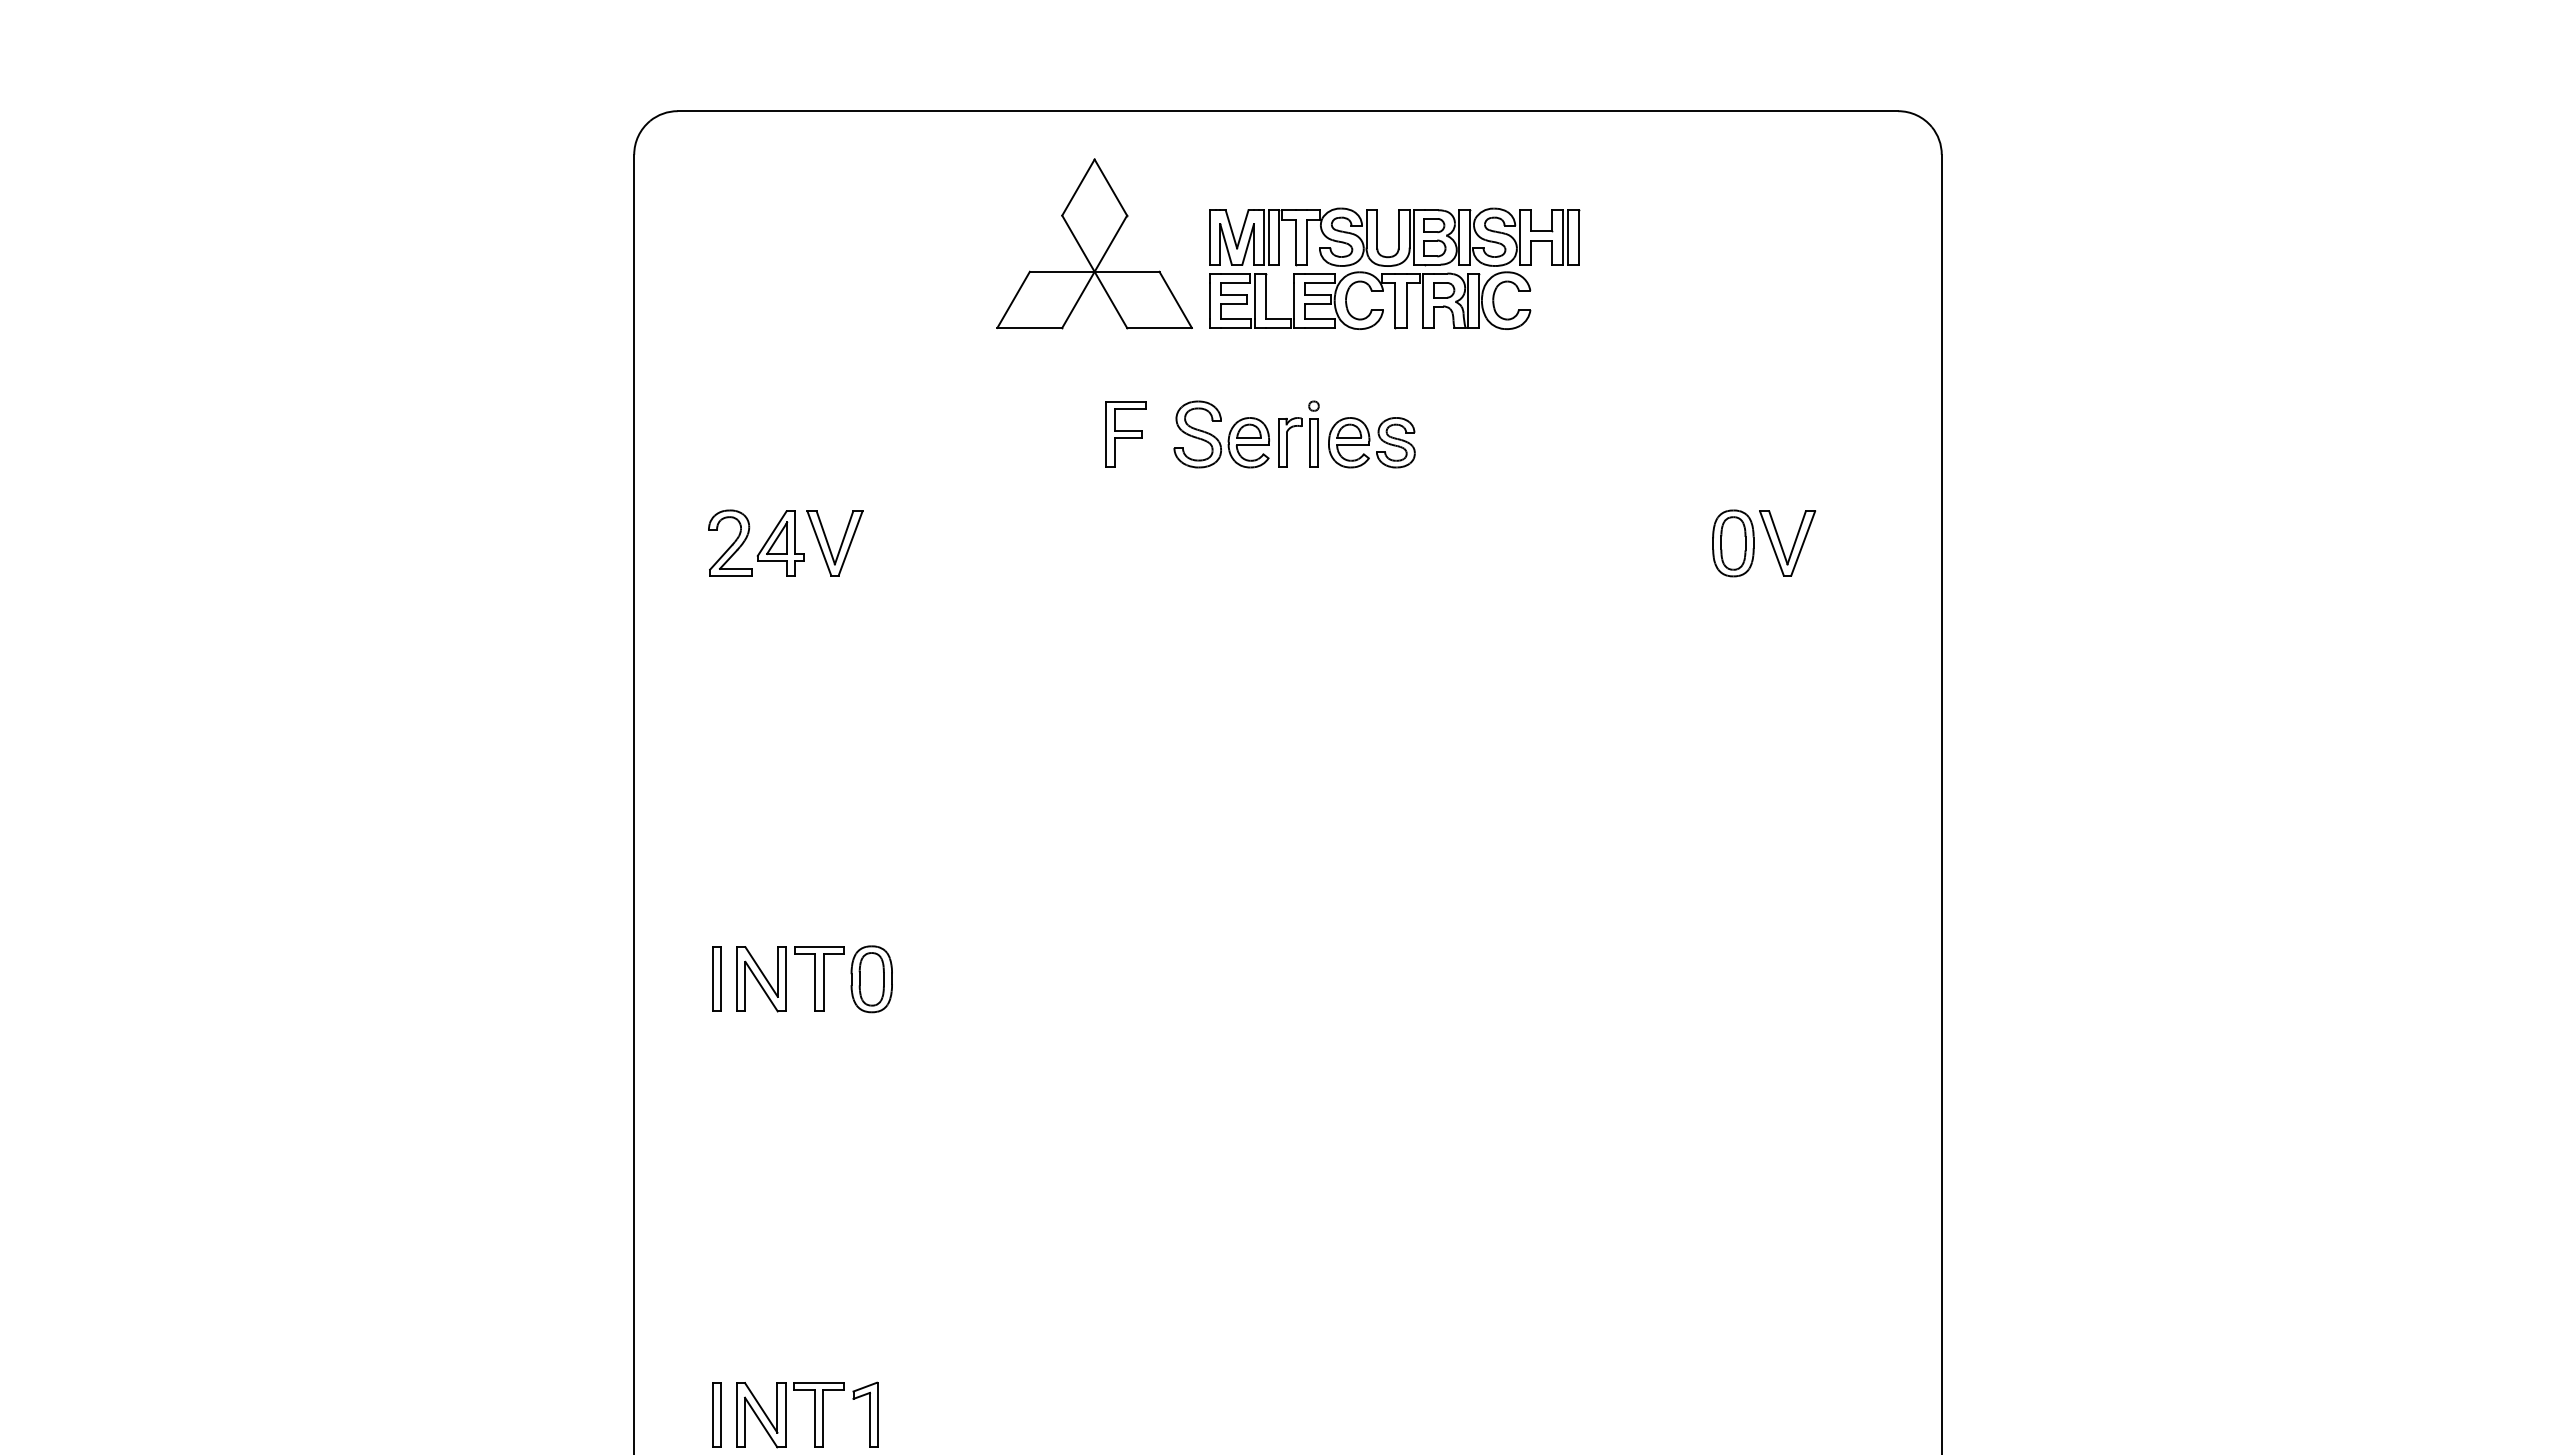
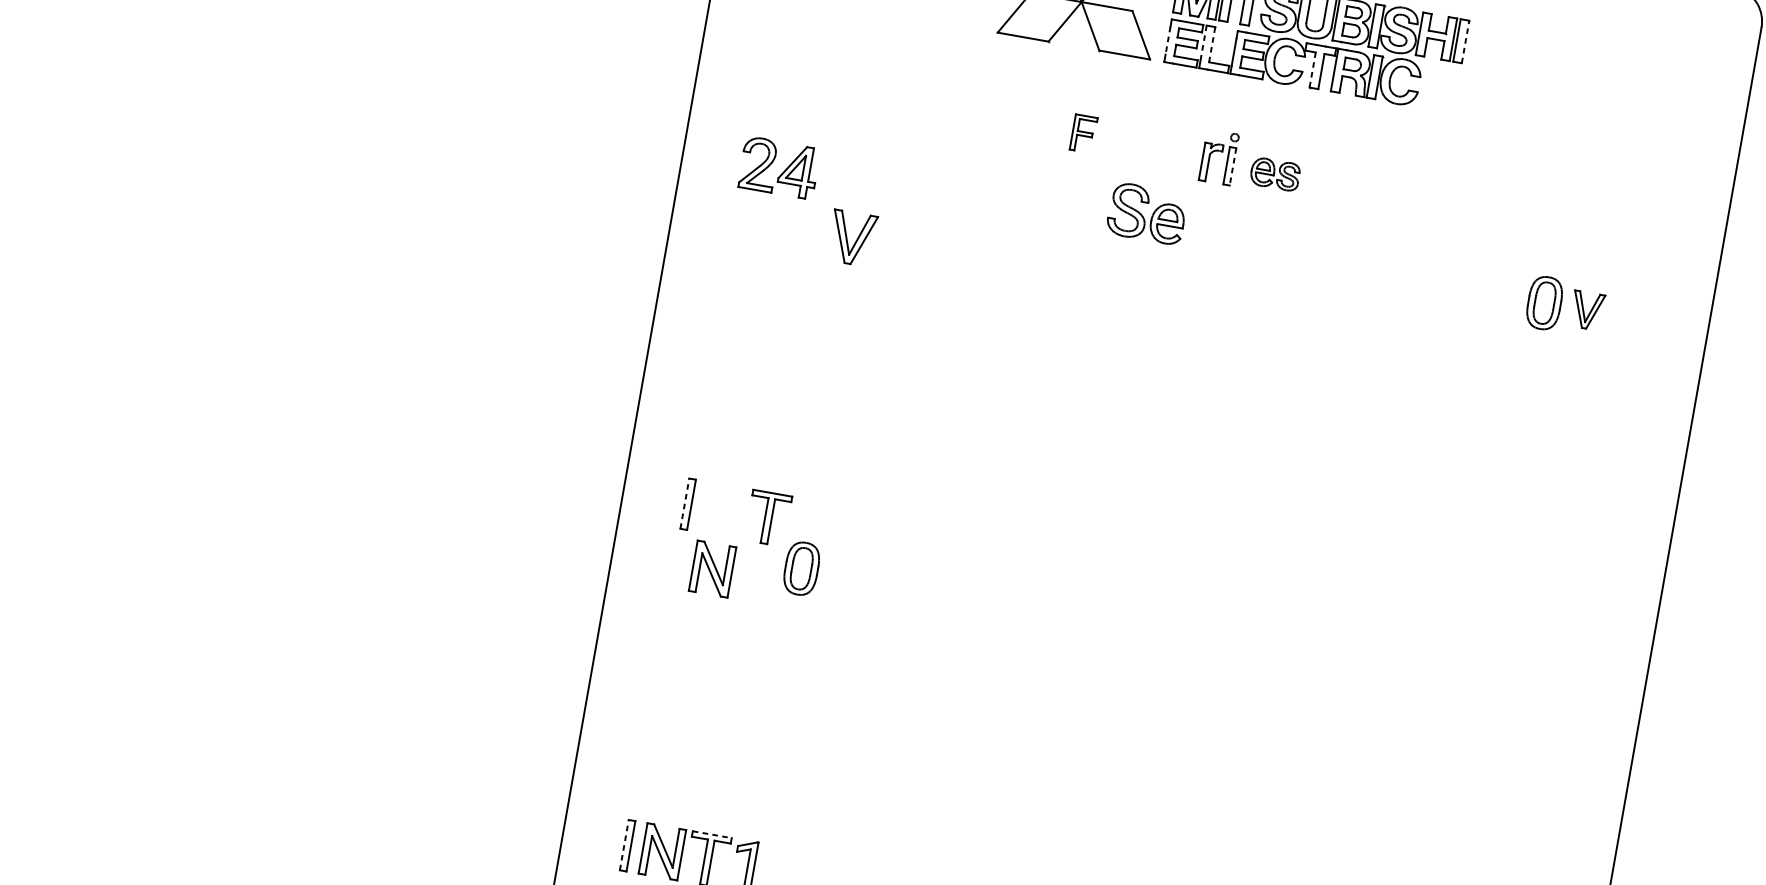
line: (1578, 236) -> (1465, 41), solid -> dashed
line: (1265, 295) -> (1212, 44), solid -> dashed
line: (1254, 296) -> (1203, 43), solid -> dashed
line: (1210, 300) -> (1168, 40), solid -> dashed
line: (1395, 306) -> (1312, 70), solid -> dashed
part: (1125, 434) -> (1083, 133), size x0.7
part: (1221, 434) -> (1146, 213), moved
line: (1317, 442) -> (1232, 166), solid -> dashed
part: (1371, 442) -> (1274, 174), size x0.7
part: (834, 543) -> (851, 238), moved
part: (1787, 543) -> (1586, 310), size x0.7
line: (712, 978) -> (684, 502), solid -> dashed
part: (761, 979) -> (712, 569), moved
part: (871, 979) -> (801, 568), moved
line: (819, 1383) -> (712, 835), solid -> dashed
line: (712, 1414) -> (624, 844), solid -> dashed

